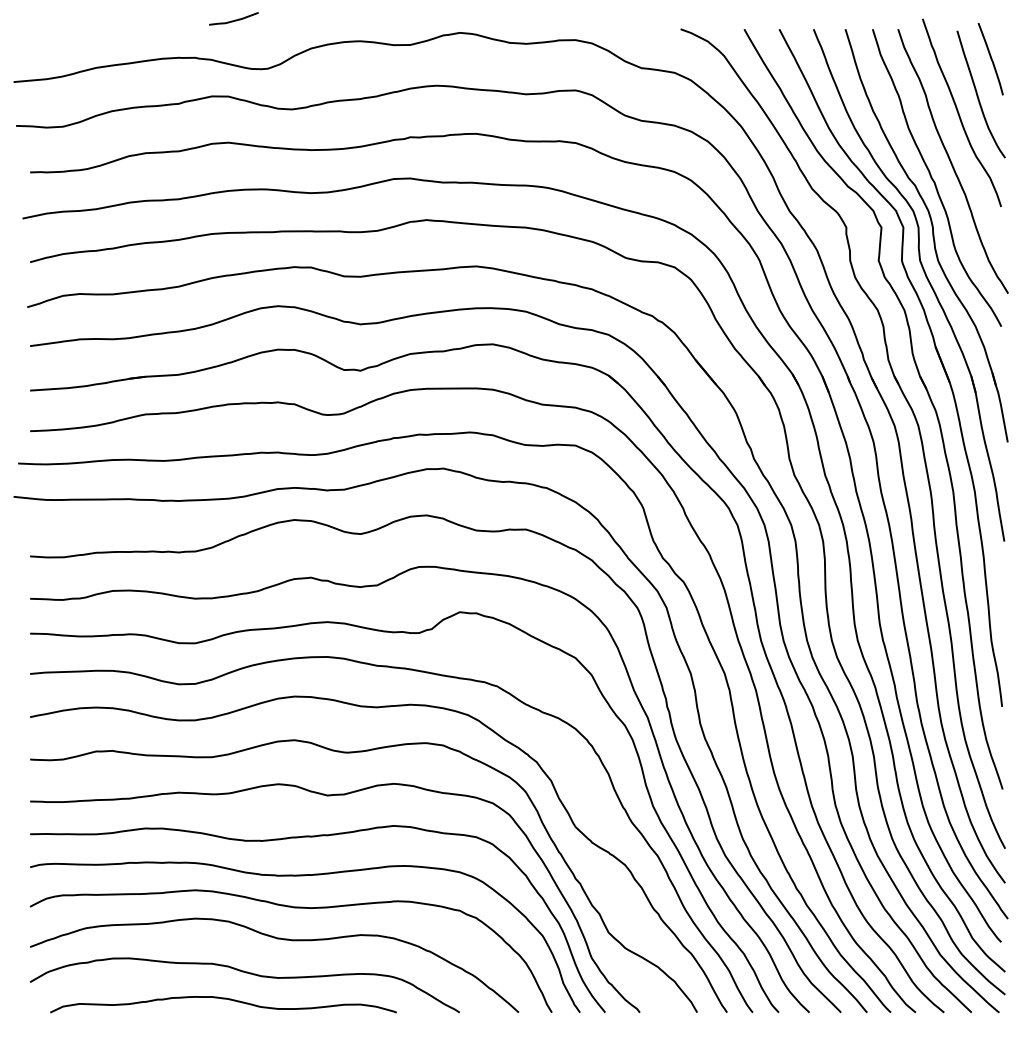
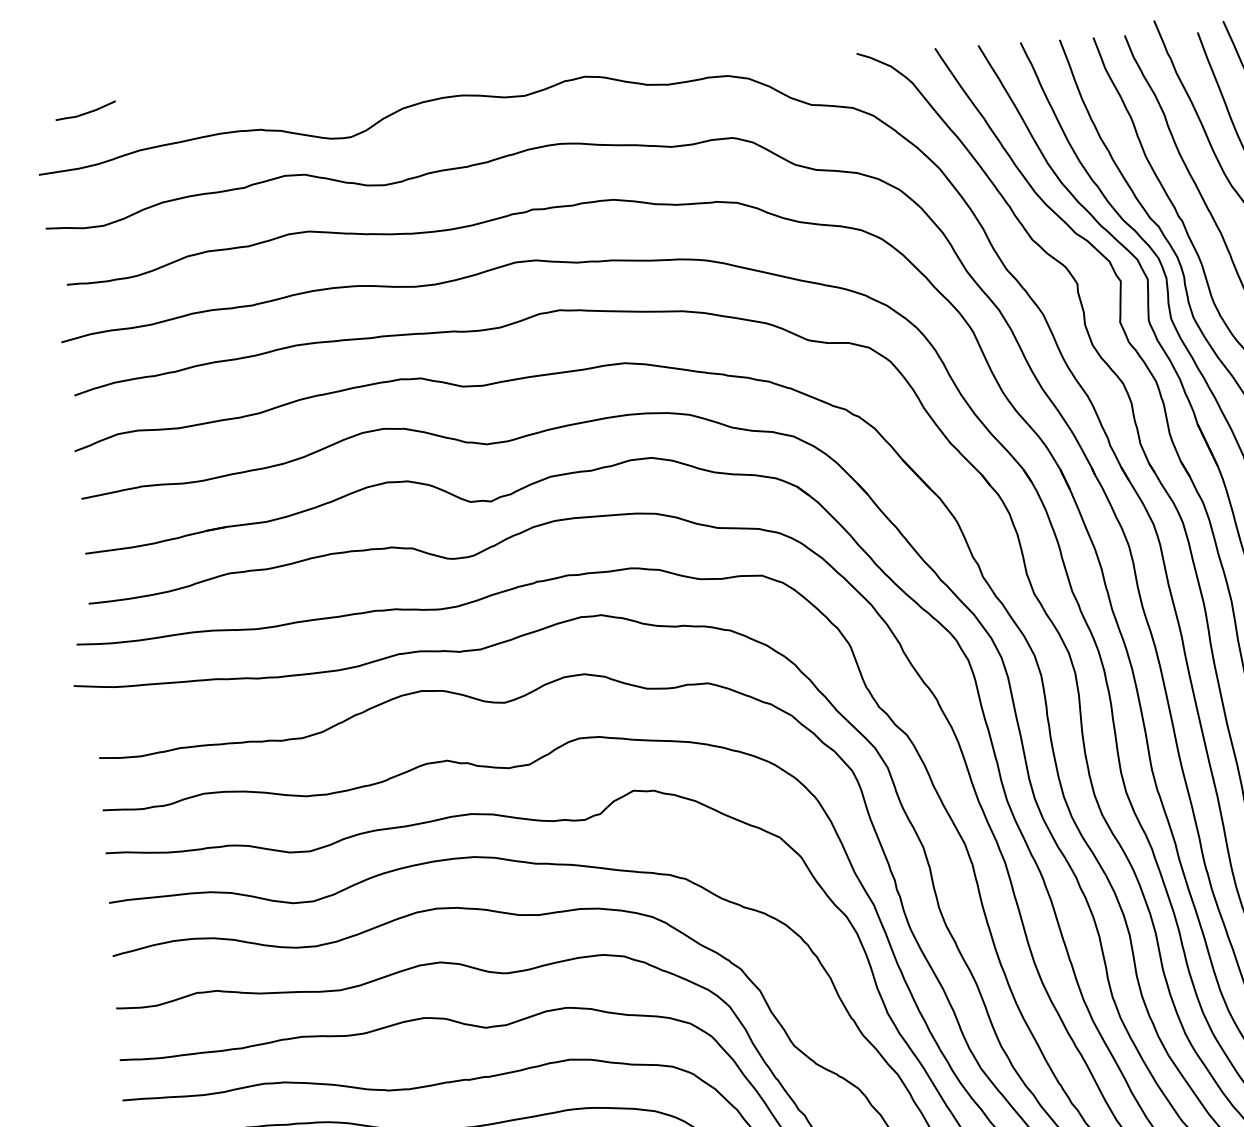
line: (233, 20) -> (85, 112), moved

